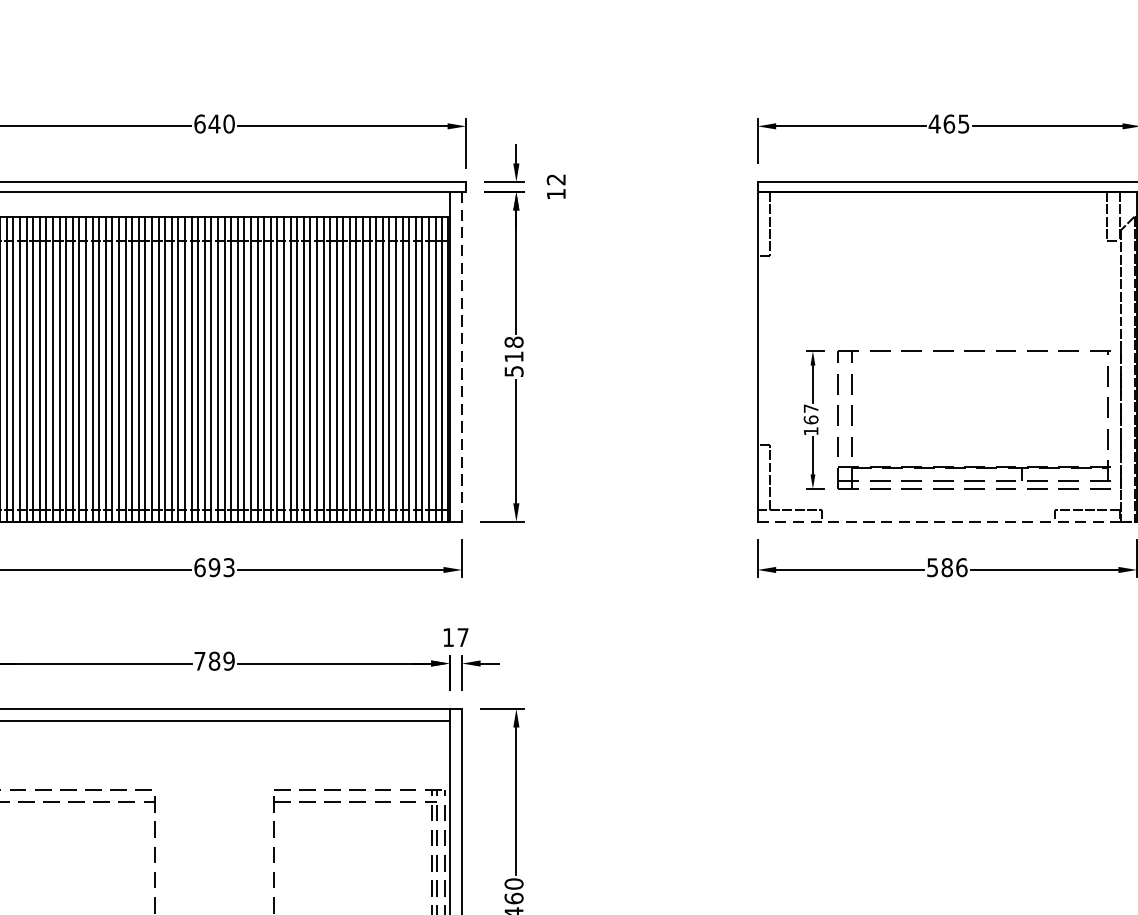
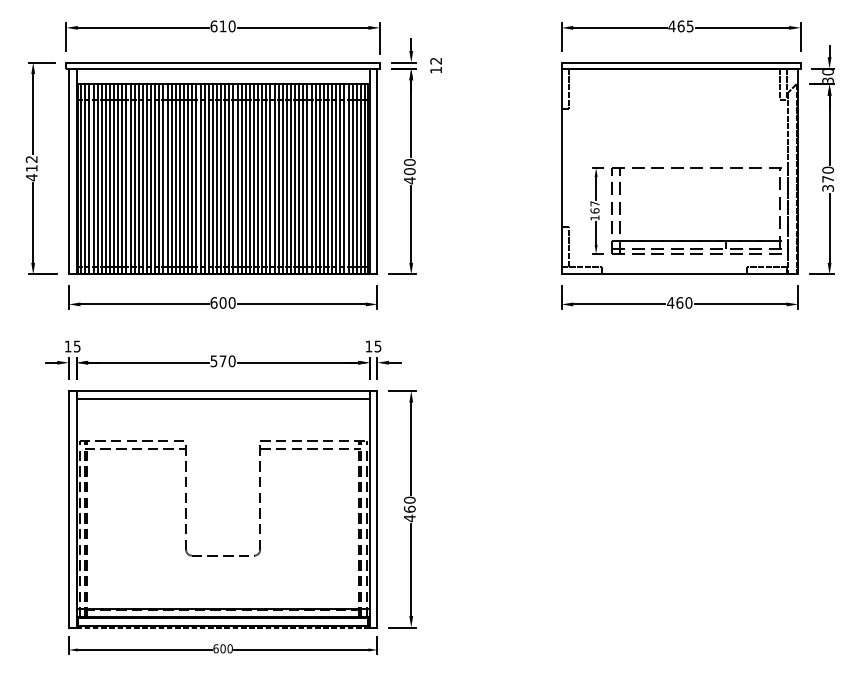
text: (213, 124) -> (222, 26), 640 -> 610
line: (462, 356) -> (377, 171), dashed -> solid
text: (513, 356) -> (409, 171), 518 -> 400
line: (945, 521) -> (678, 274), dashed -> solid
text: (221, 566) -> (227, 302), 693 -> 600
text: (946, 566) -> (679, 302), 586 -> 460
text: (462, 637) -> (377, 346), 17 -> 15
text: (213, 661) -> (222, 361), 789 -> 570

